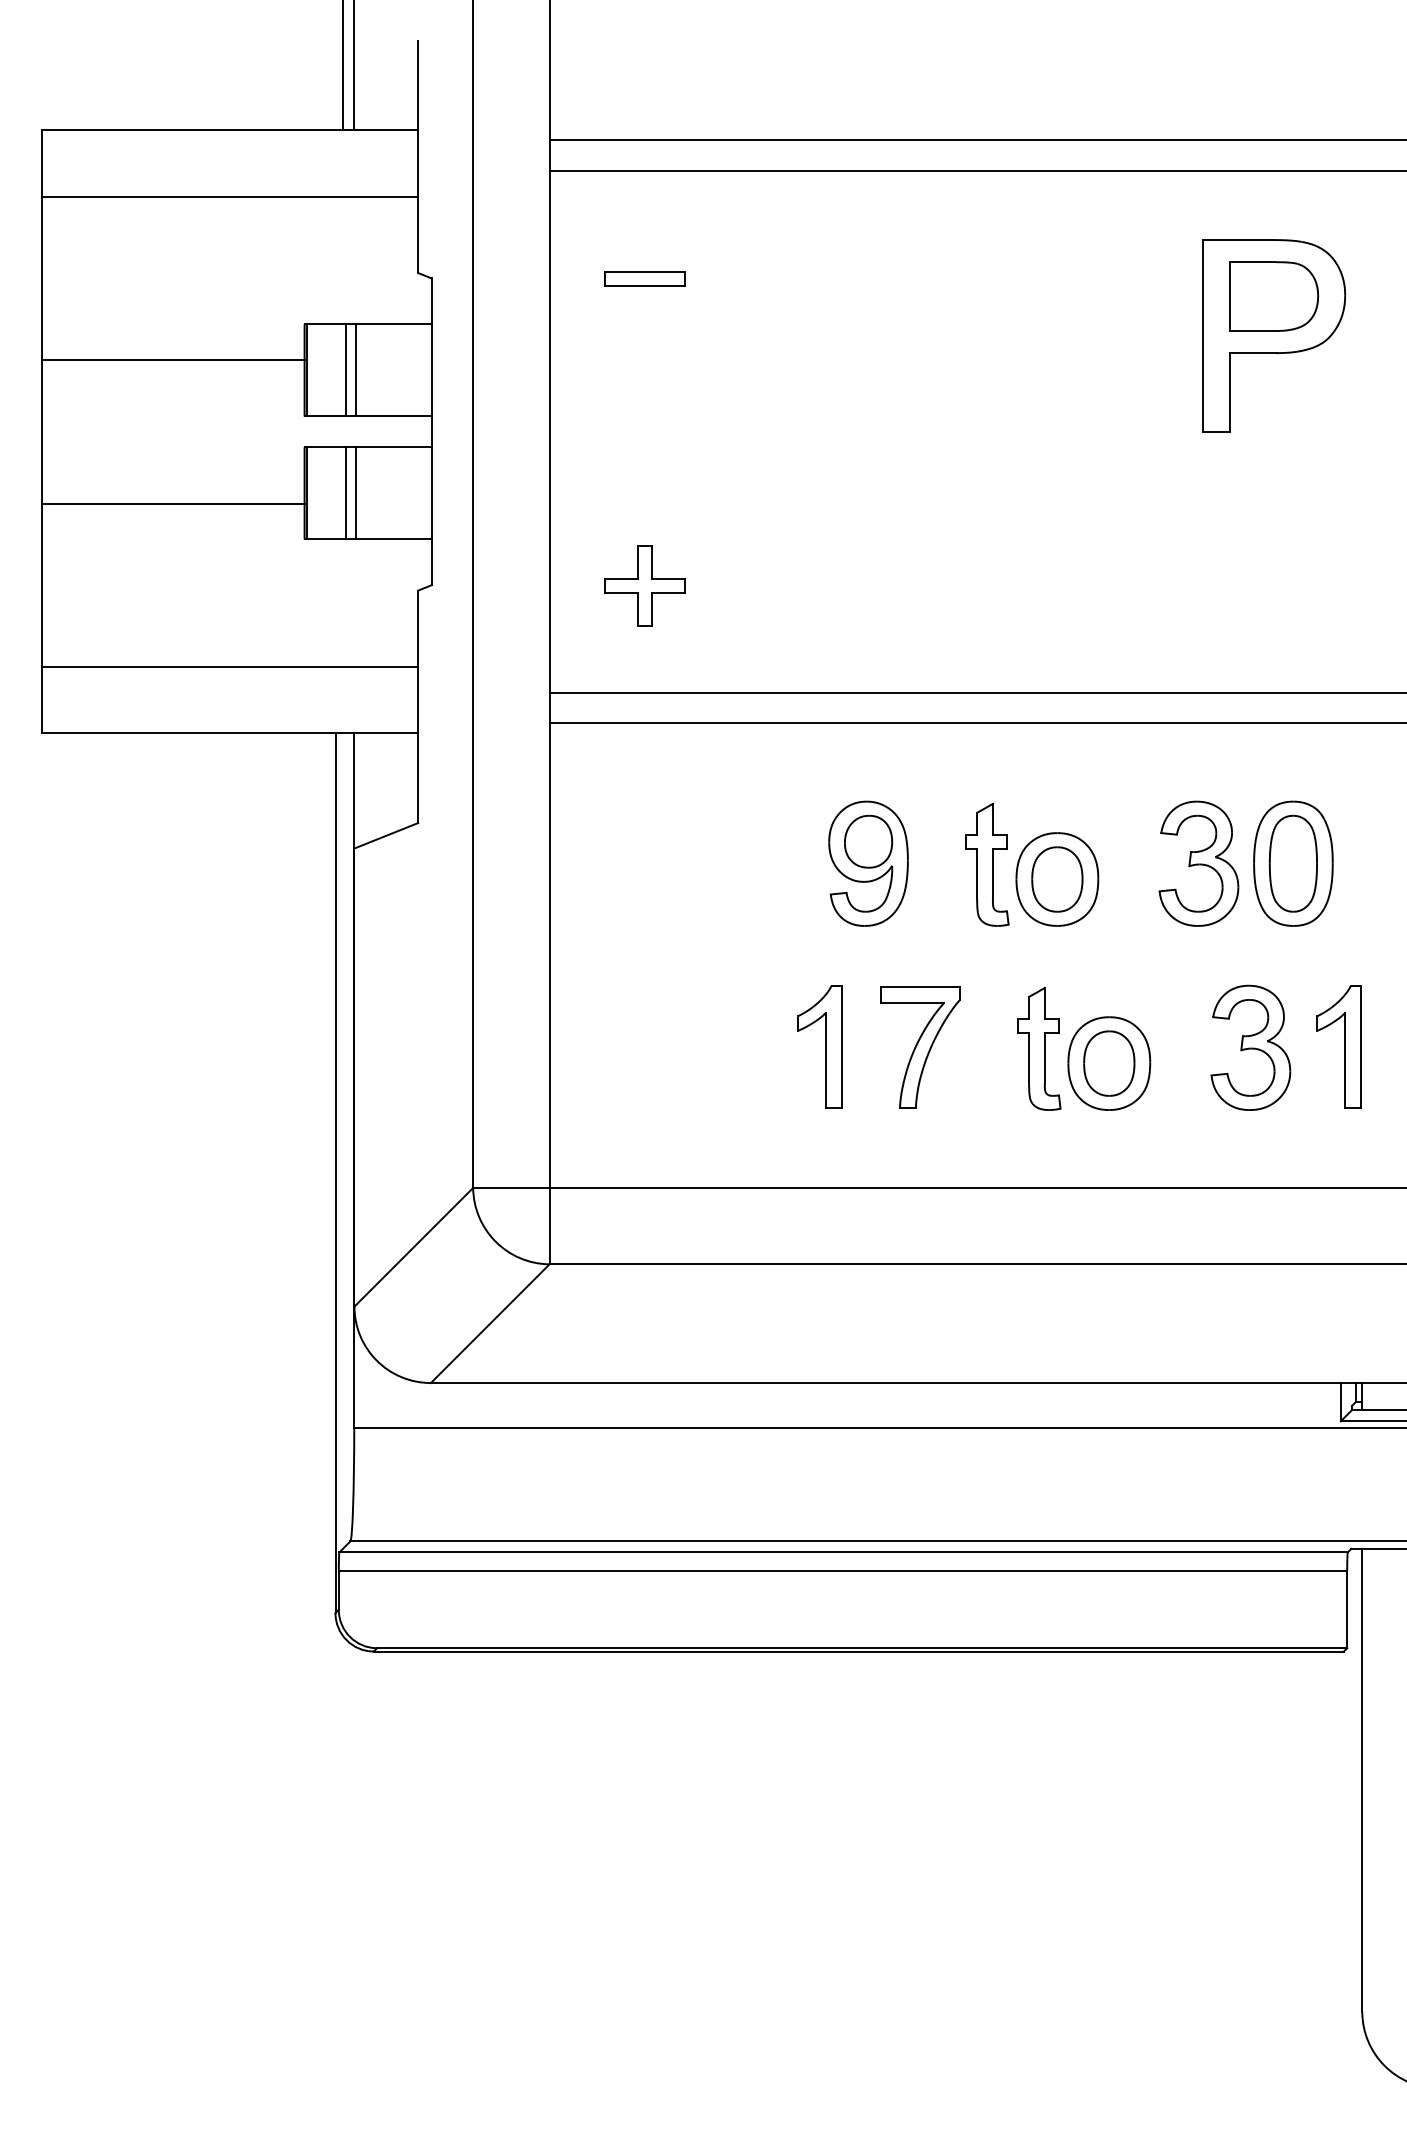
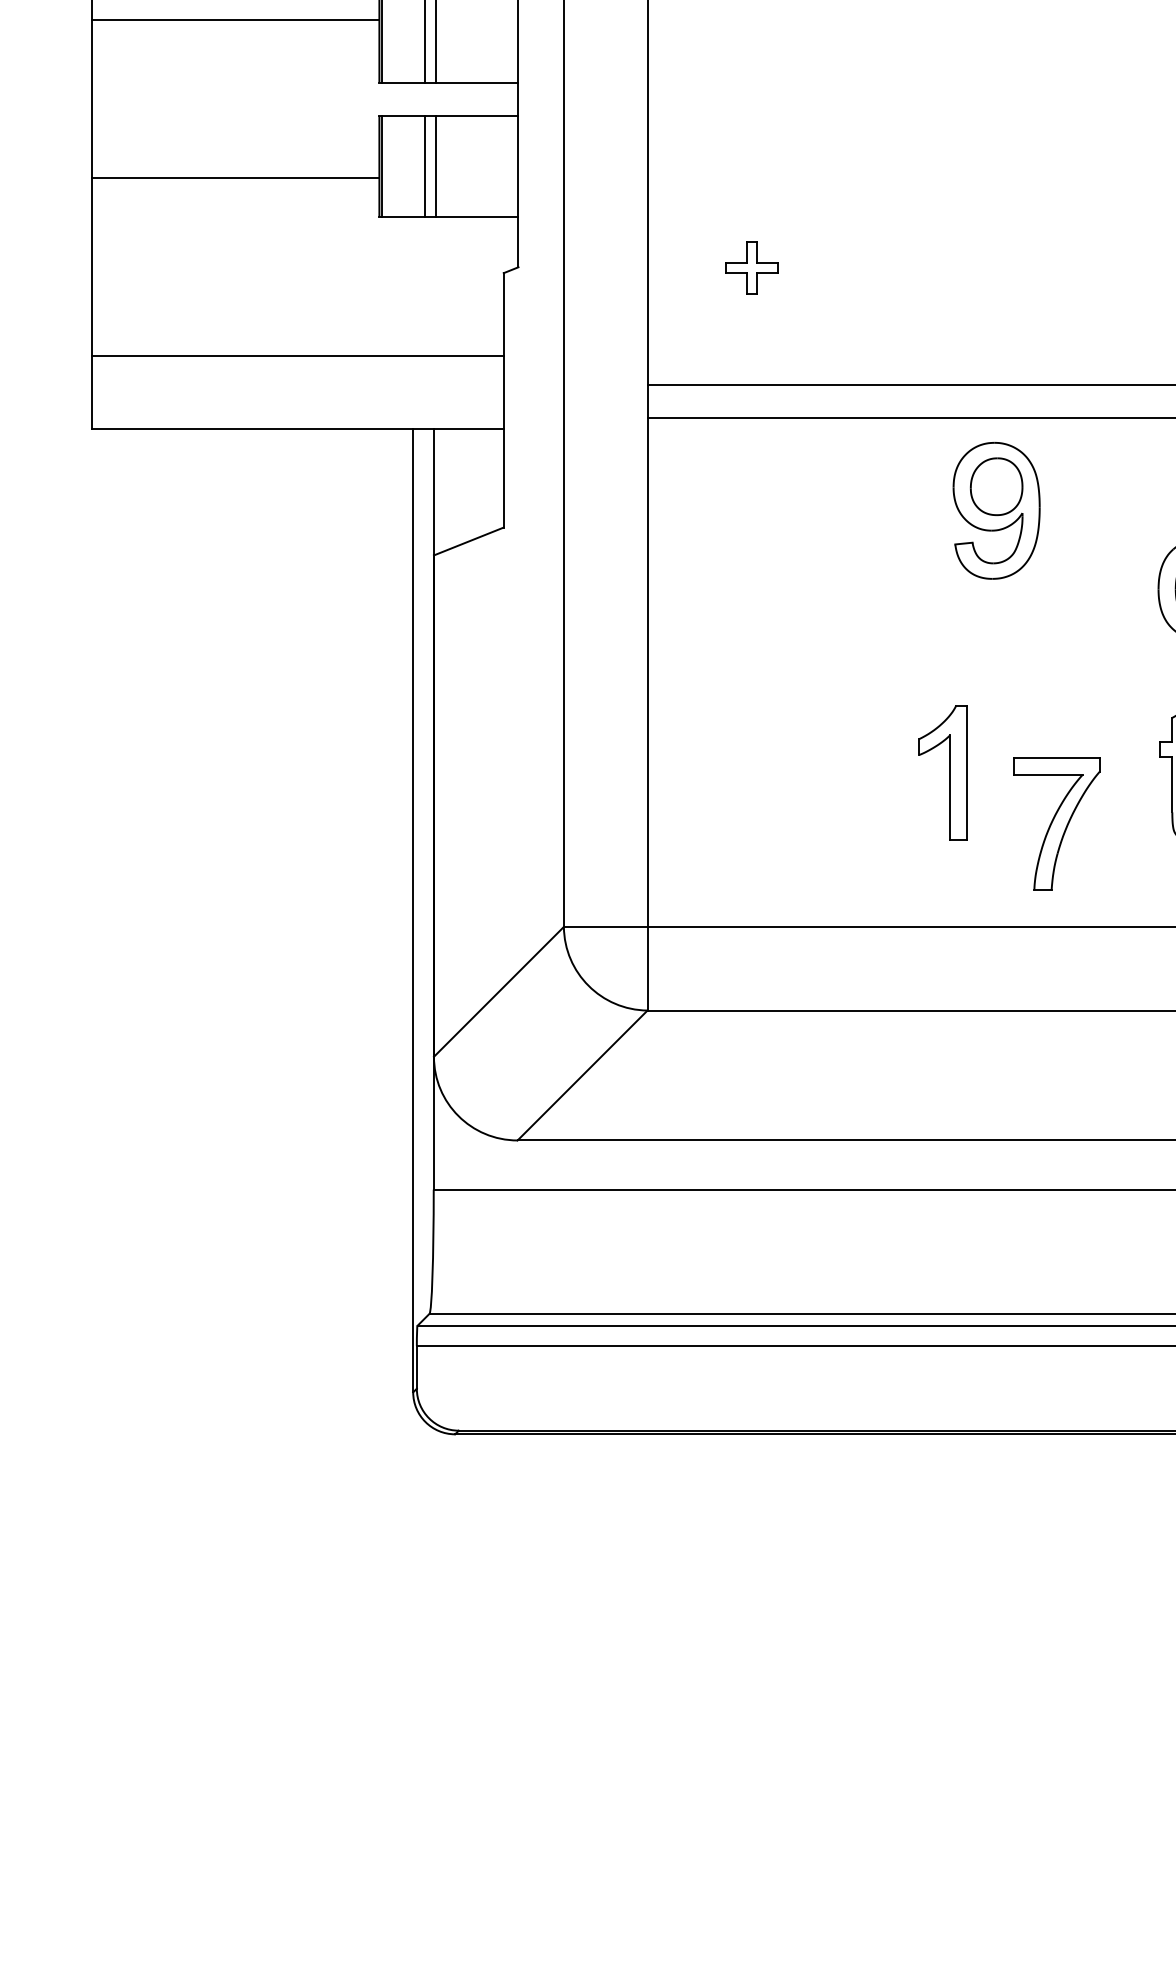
part: (644, 585) -> (751, 267), size x0.6
part: (868, 863) -> (996, 510), moved
part: (987, 864) -> (1126, 572), removed
part: (920, 1047) -> (1056, 823), moved

